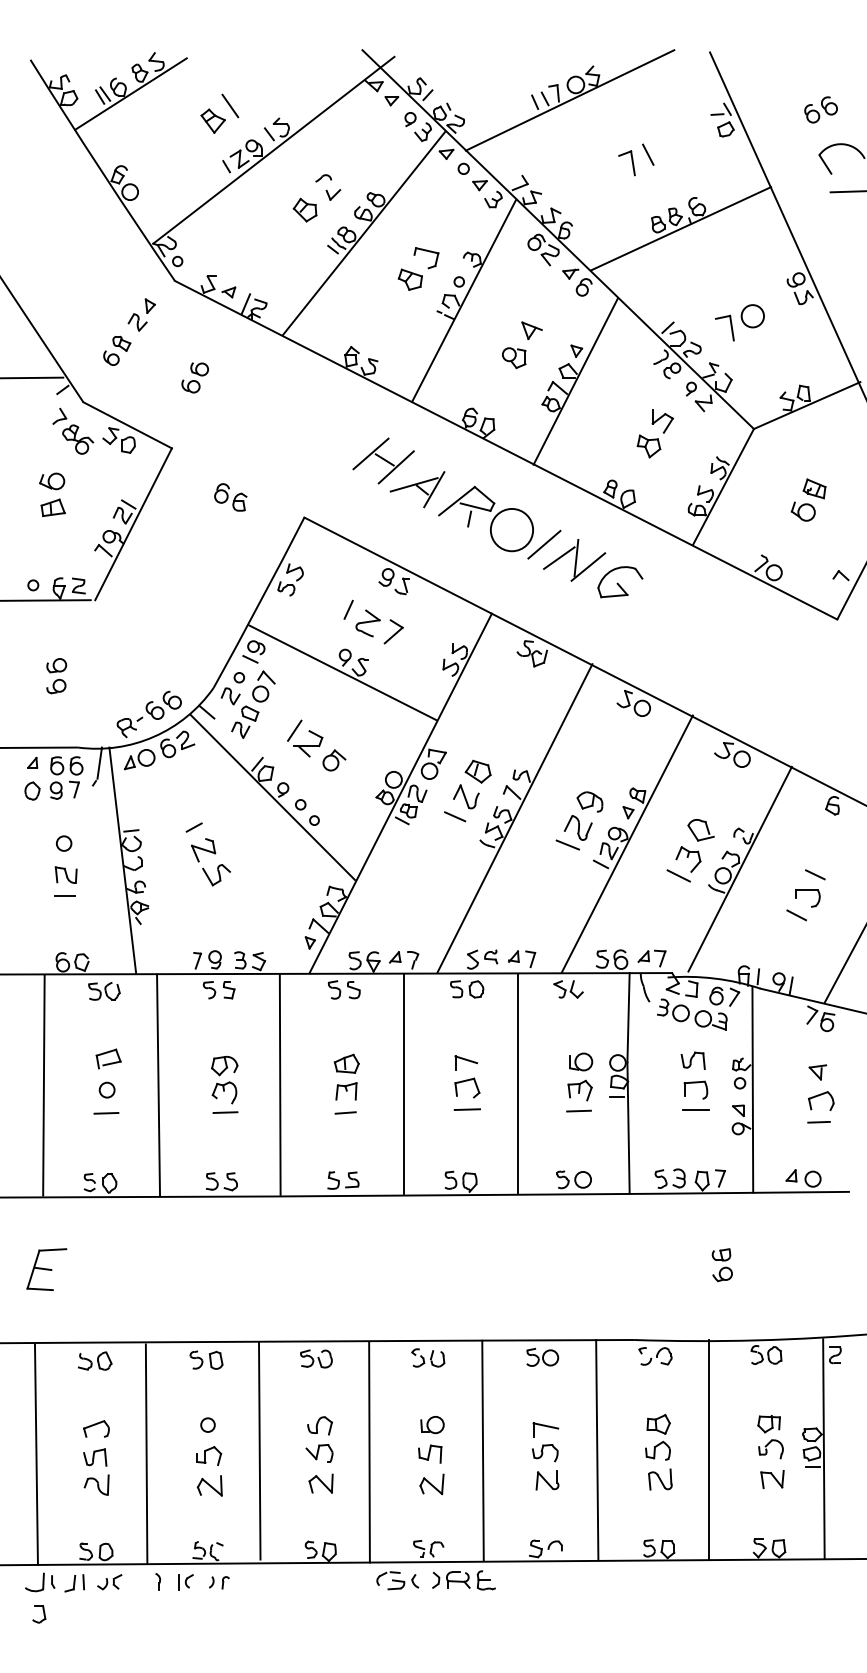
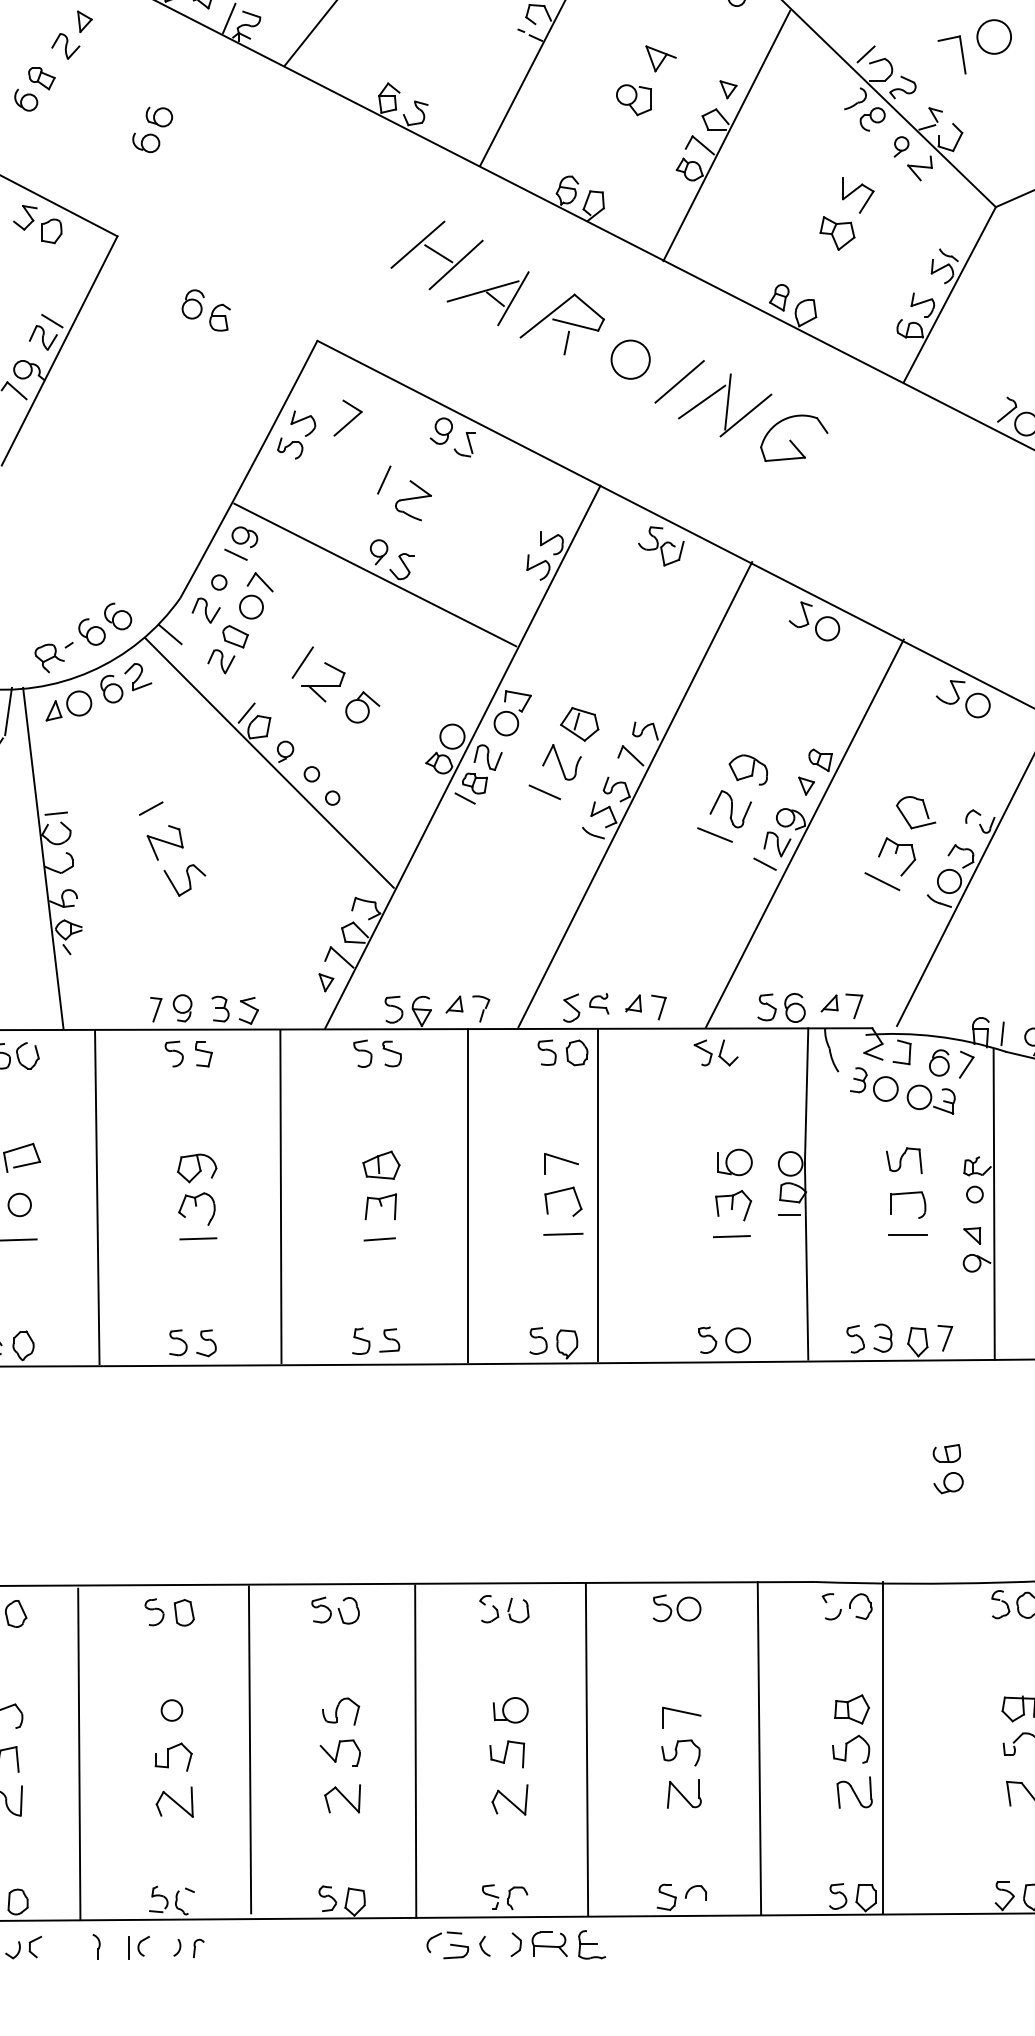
circle: (511, 529) -> (629, 358), size x0.6
part: (393, 631) -> (347, 417), moved
line: (518, 1083) -> (598, 1194), moved
line: (709, 1449) -> (883, 1747), moved

